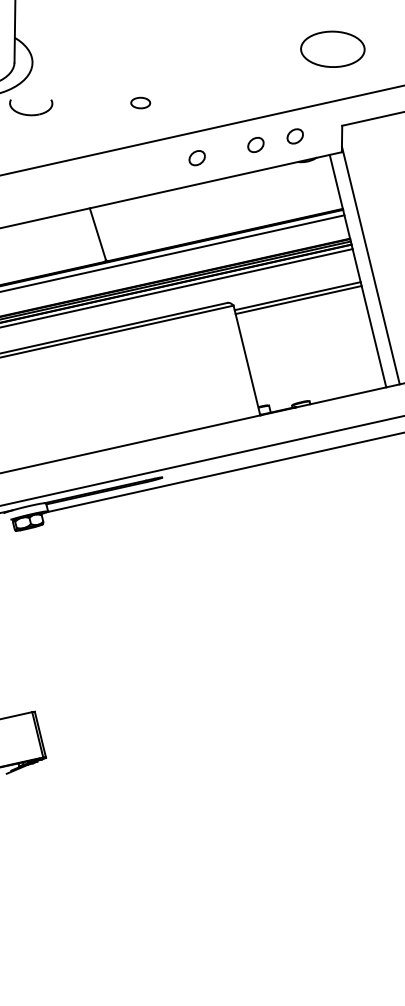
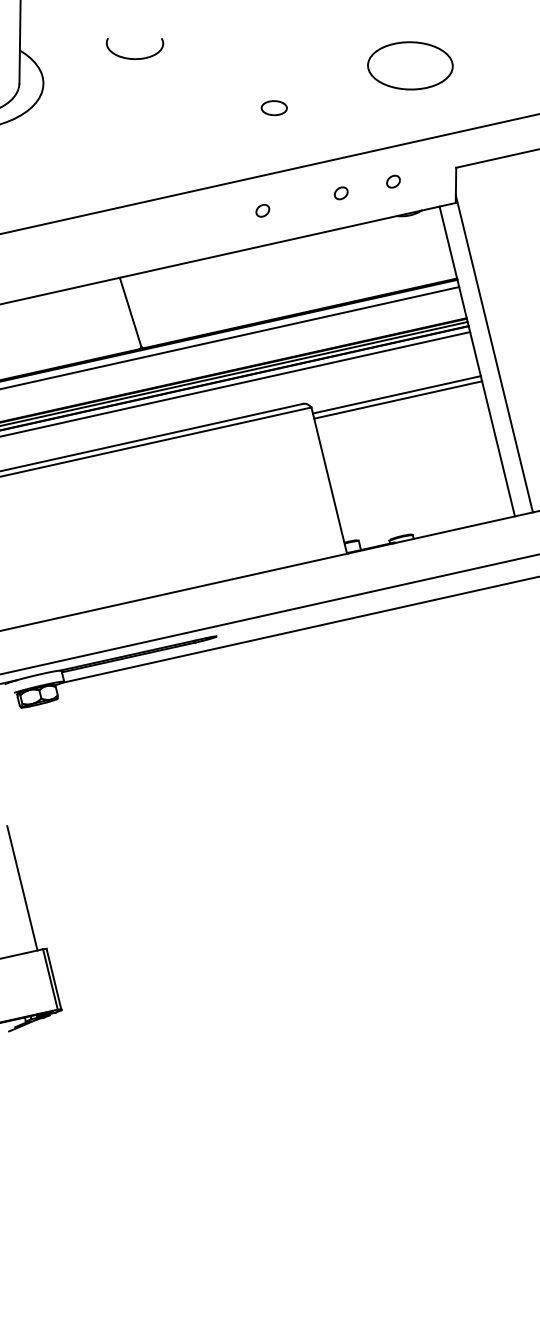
part: (332, 48) -> (409, 64), moved
part: (140, 102) -> (273, 107), moved
part: (31, 114) -> (135, 58), moved
part: (294, 135) -> (392, 180), size x0.62
part: (255, 144) -> (340, 192), size x0.62
part: (196, 157) -> (262, 210), size x0.62
line: (16, 666) -> (22, 888), added

